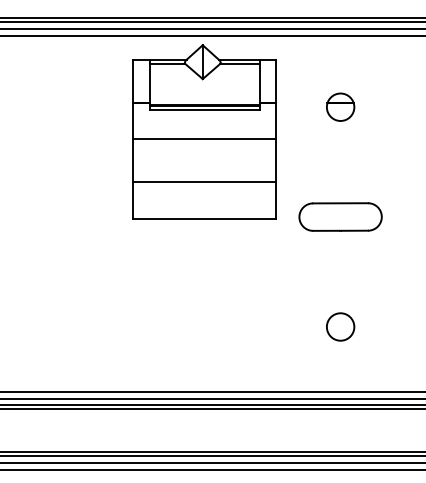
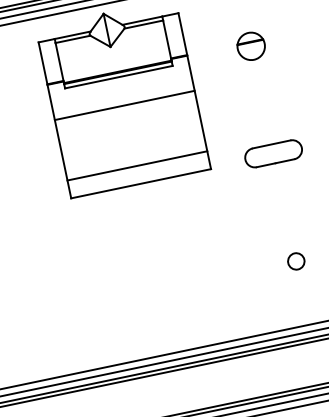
line: (204, 181) -> (137, 165), moved
part: (340, 216) -> (273, 153), size x0.7
circle: (340, 326) -> (295, 260), size x0.6

